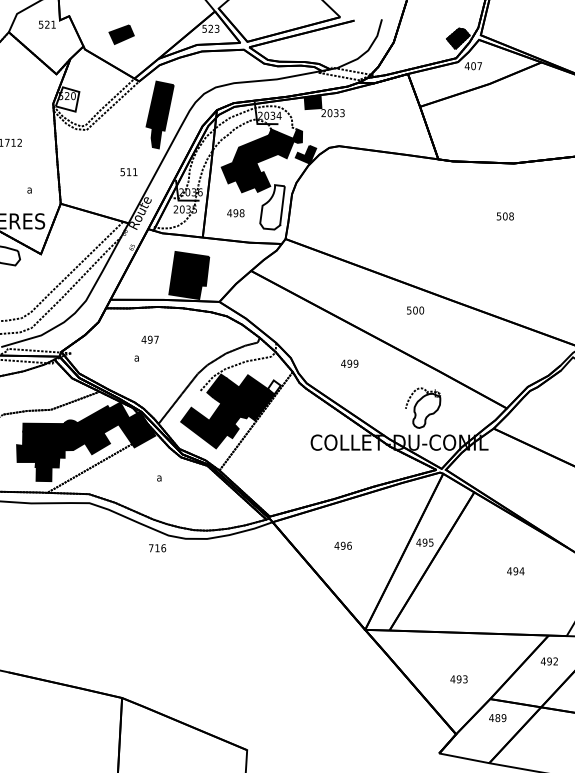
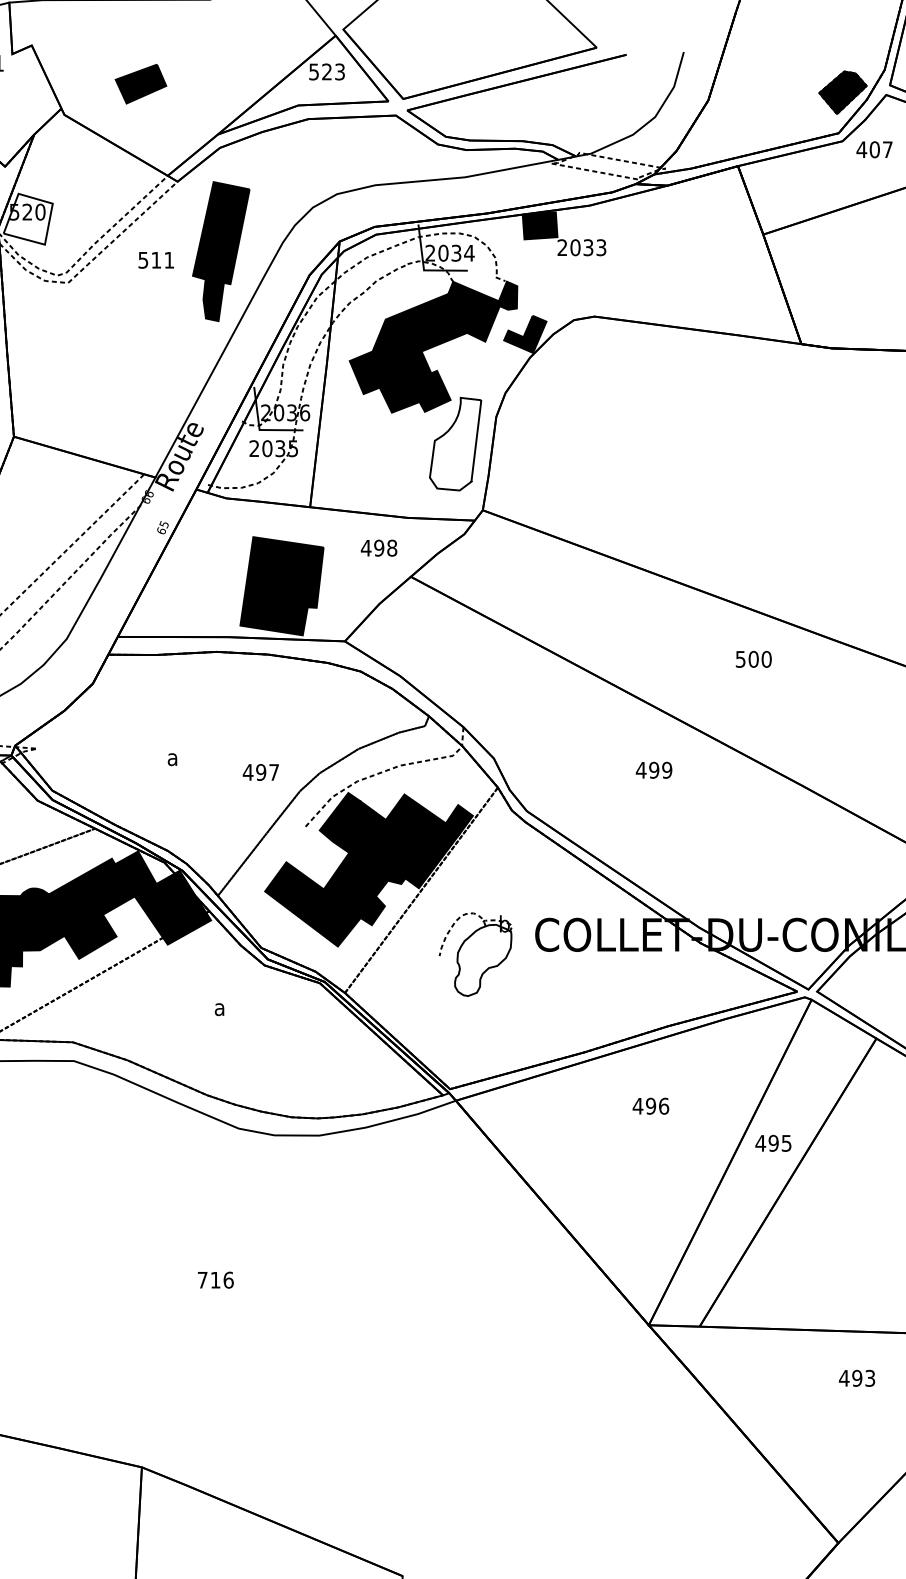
text: (128, 172) -> (155, 260), moved
text: (235, 213) -> (378, 548), moved
text: (149, 339) -> (259, 771), moved
text: (349, 363) -> (653, 769), moved
fill: (273, 387) -> (457, 819), added
part: (423, 407) -> (476, 953), moved
text: (342, 545) -> (649, 1105), moved
text: (157, 548) -> (215, 1280), moved
text: (458, 679) -> (855, 1378), moved

